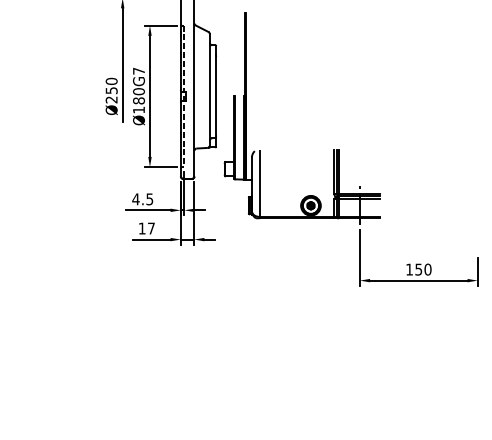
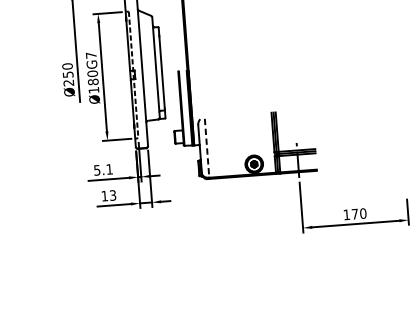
line: (259, 184) -> (206, 148), solid -> dashed
text: (142, 199) -> (103, 170), 4.5 -> 5.1
text: (151, 228) -> (113, 195), 17 -> 13
text: (418, 269) -> (354, 214), 150 -> 170

